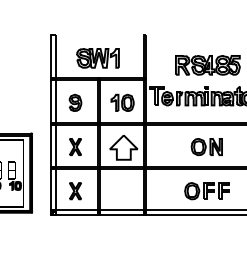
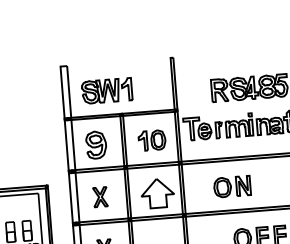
part: (97, 58) -> (106, 91), moved
part: (75, 102) -> (96, 144), size x1.4
part: (206, 146) -> (231, 186), moved

